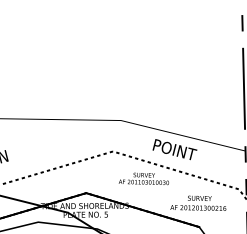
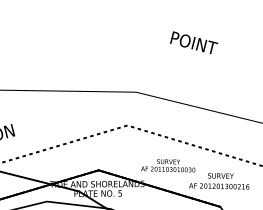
text: (174, 149) -> (193, 42), moved
text: (143, 178) -> (167, 165), moved

